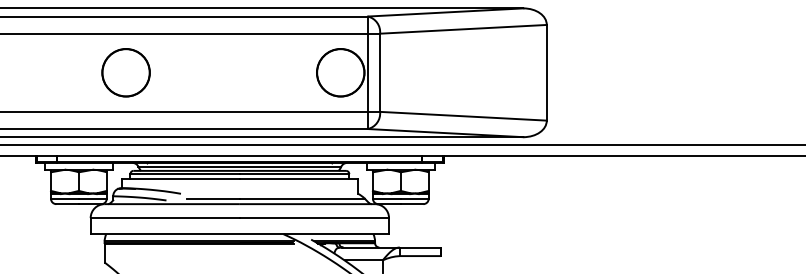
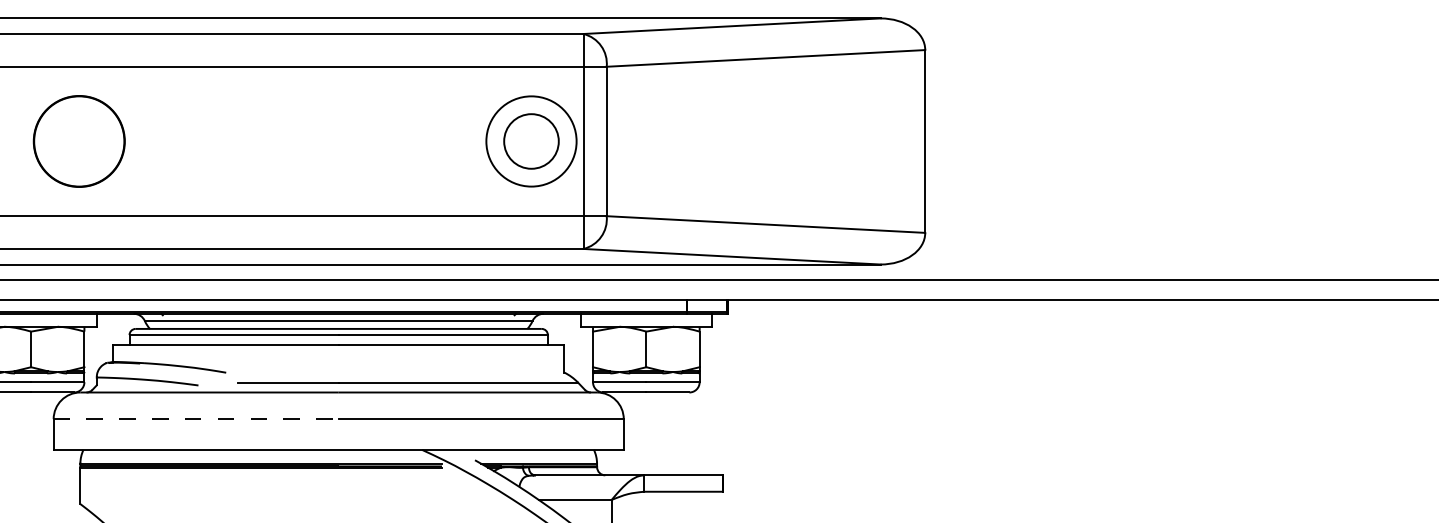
circle: (125, 72) -> (78, 140), moved
circle: (340, 72) -> (531, 140), size x0.6
line: (165, 218) -> (196, 419), solid -> dashed

